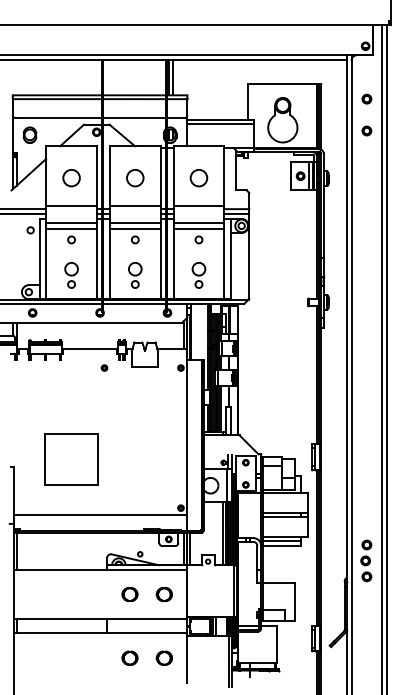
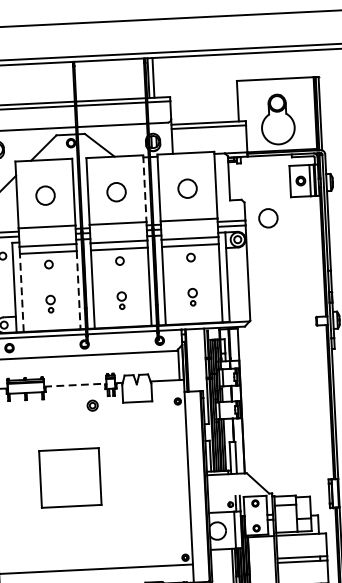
line: (160, 176) -> (144, 188), solid -> dashed
circle: (269, 208) -> (267, 218), added
line: (46, 263) -> (22, 292), solid -> dashed
line: (97, 264) -> (79, 290), solid -> dashed
part: (71, 275) -> (50, 304), size x0.6
part: (135, 275) -> (122, 300), size x0.6
part: (198, 275) -> (192, 297), size x0.6
line: (89, 348) -> (74, 384), solid -> dashed
part: (104, 367) -> (92, 405), size x1.6
part: (71, 459) -> (70, 477), moved

